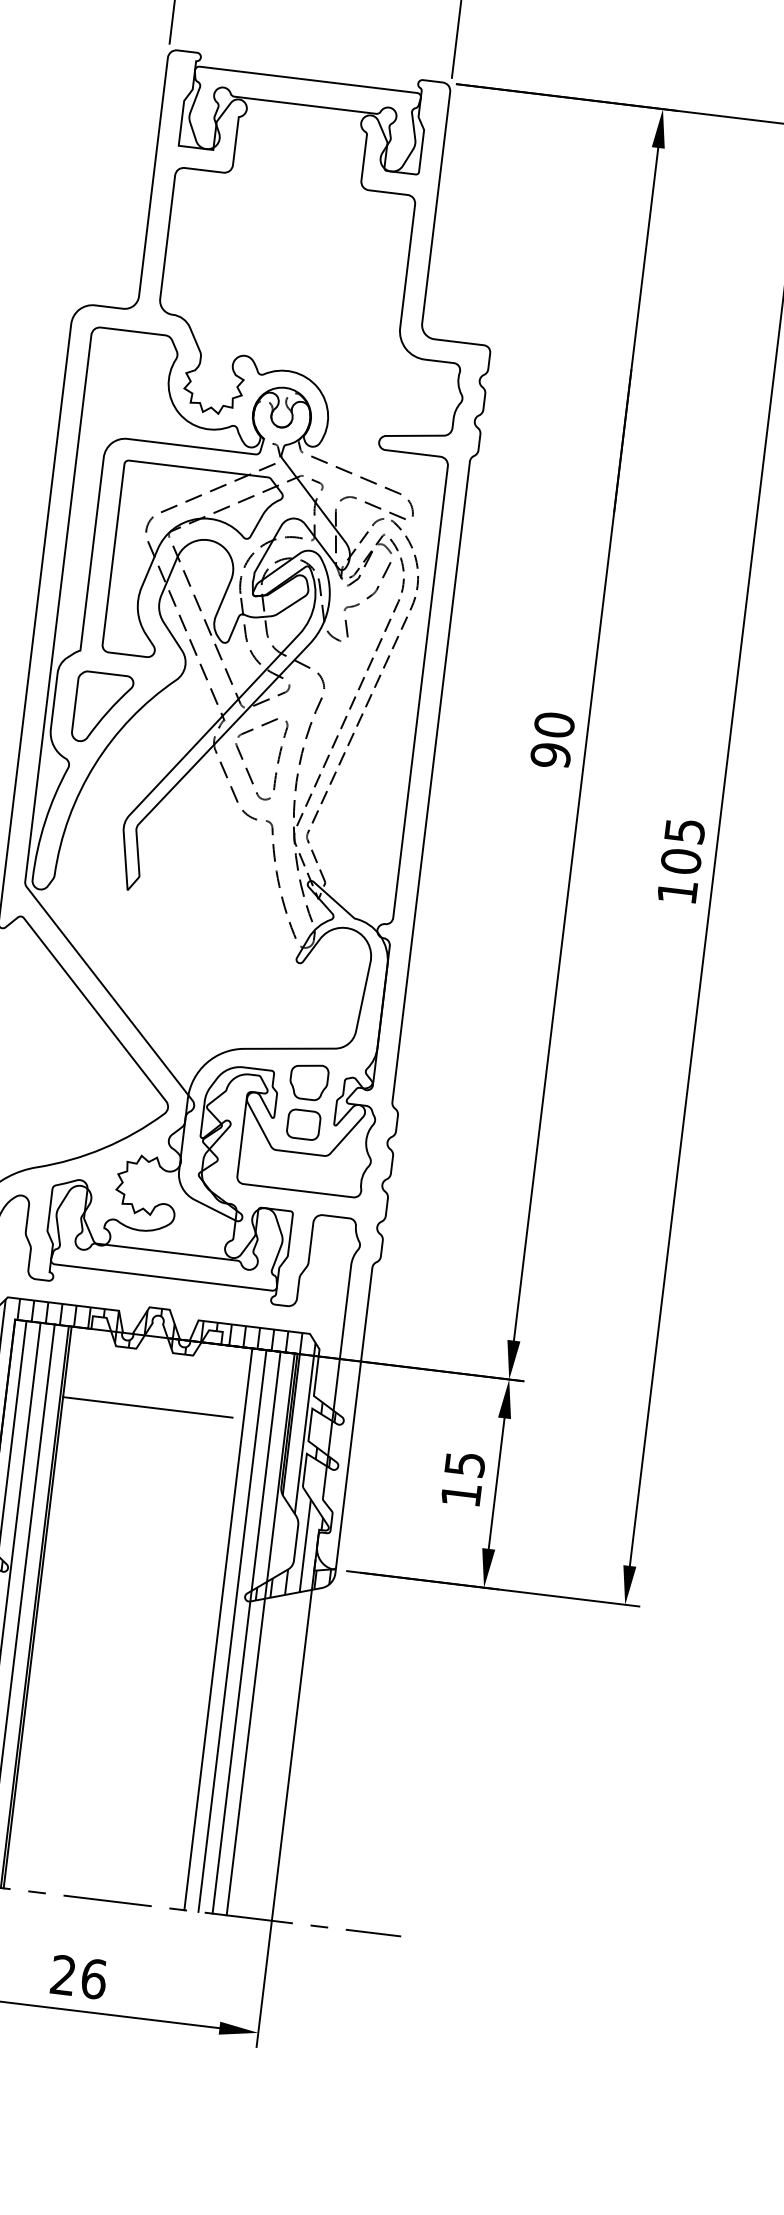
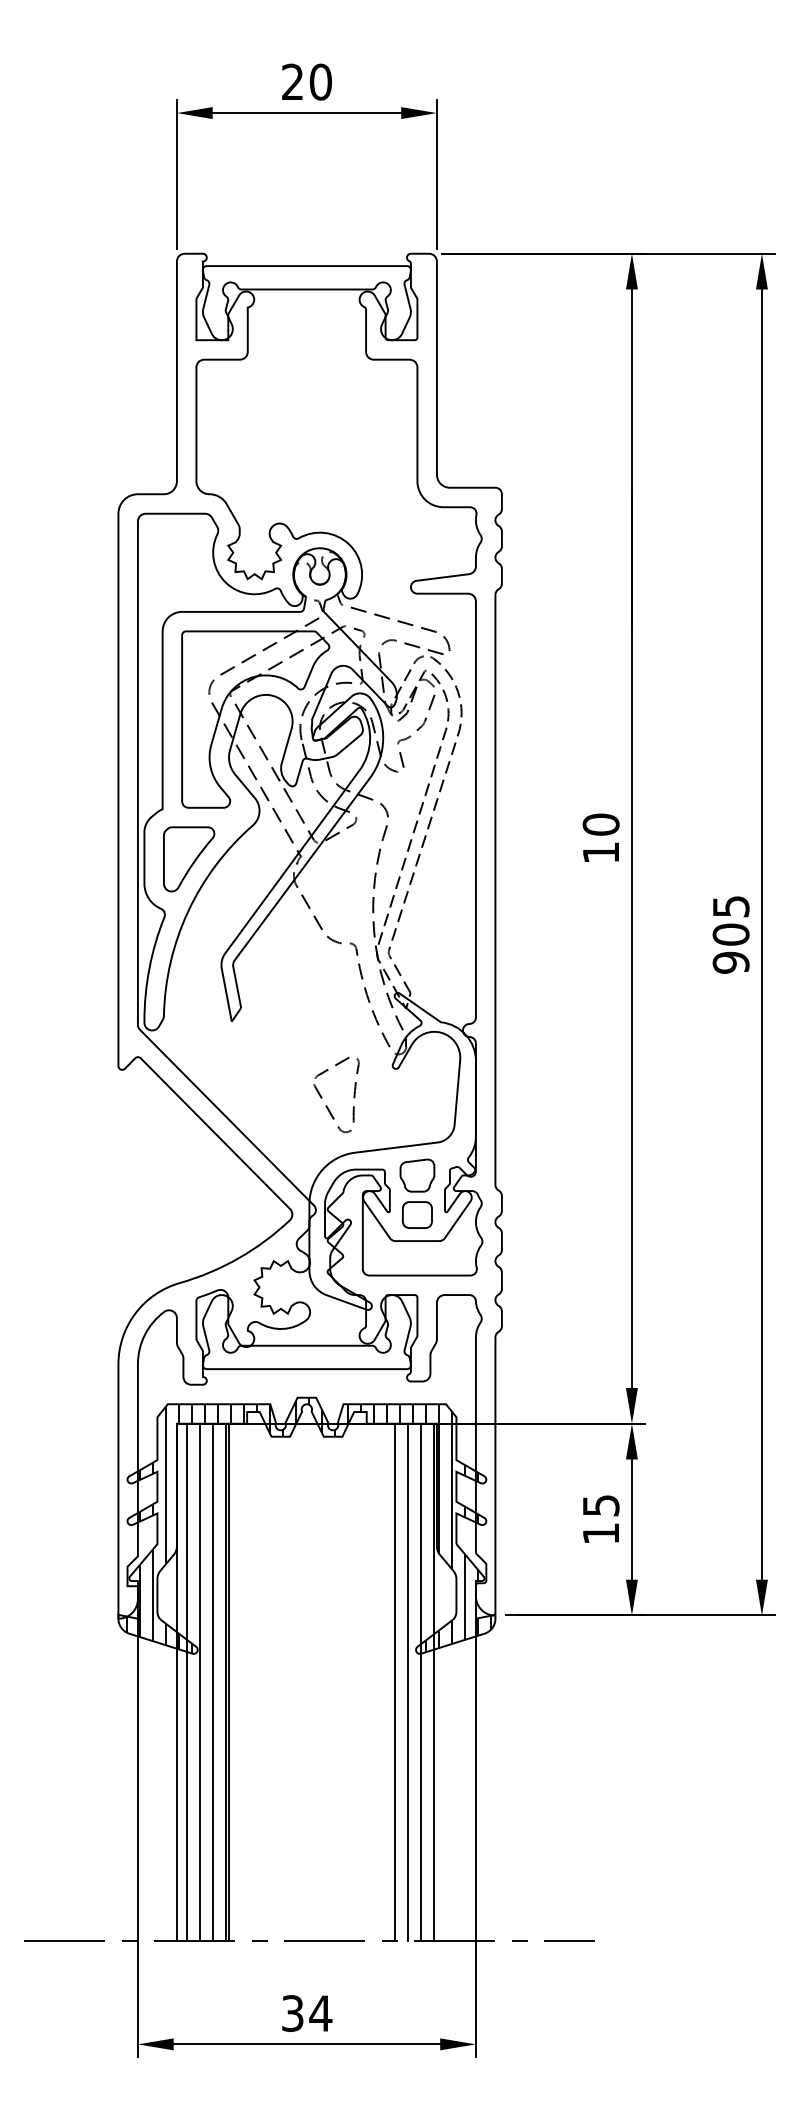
text: (550, 755) -> (600, 852), 90 -> 10
part: (247, 768) -> (327, 1105), moved
text: (676, 891) -> (730, 962), 105 -> 905
line: (147, 1407) -> (306, 1488), removed
text: (79, 1977) -> (307, 2013), 26 -> 34

